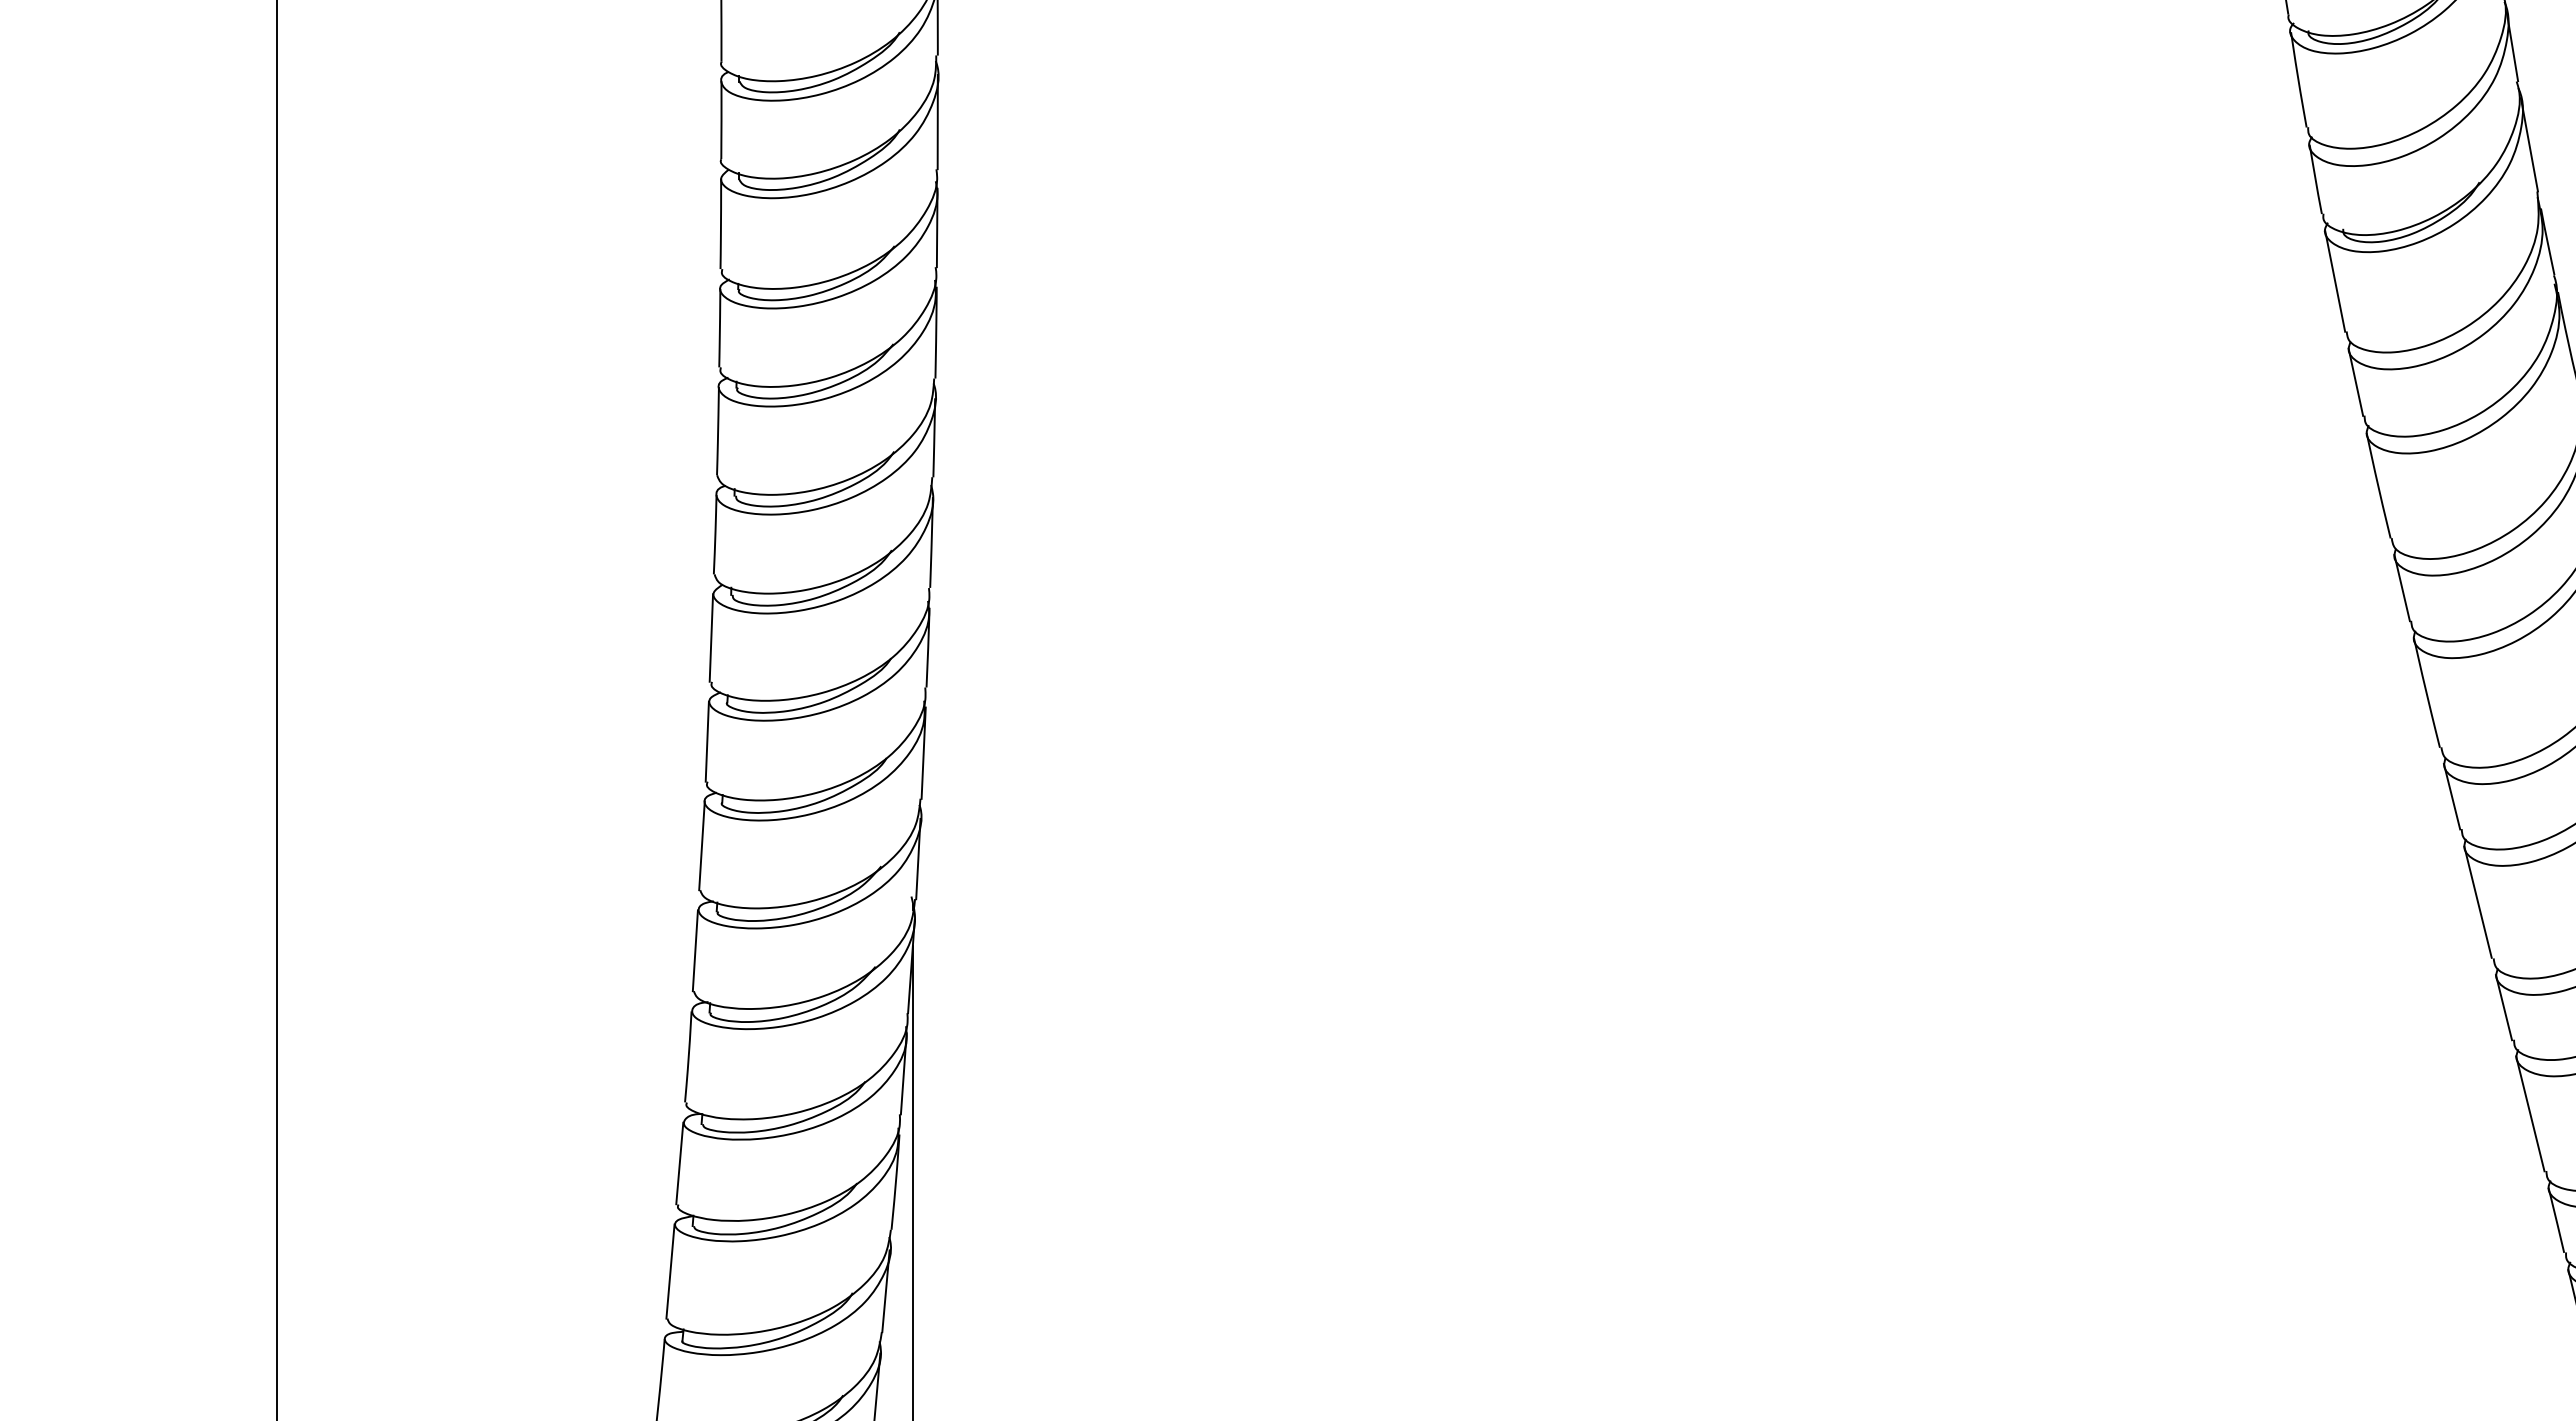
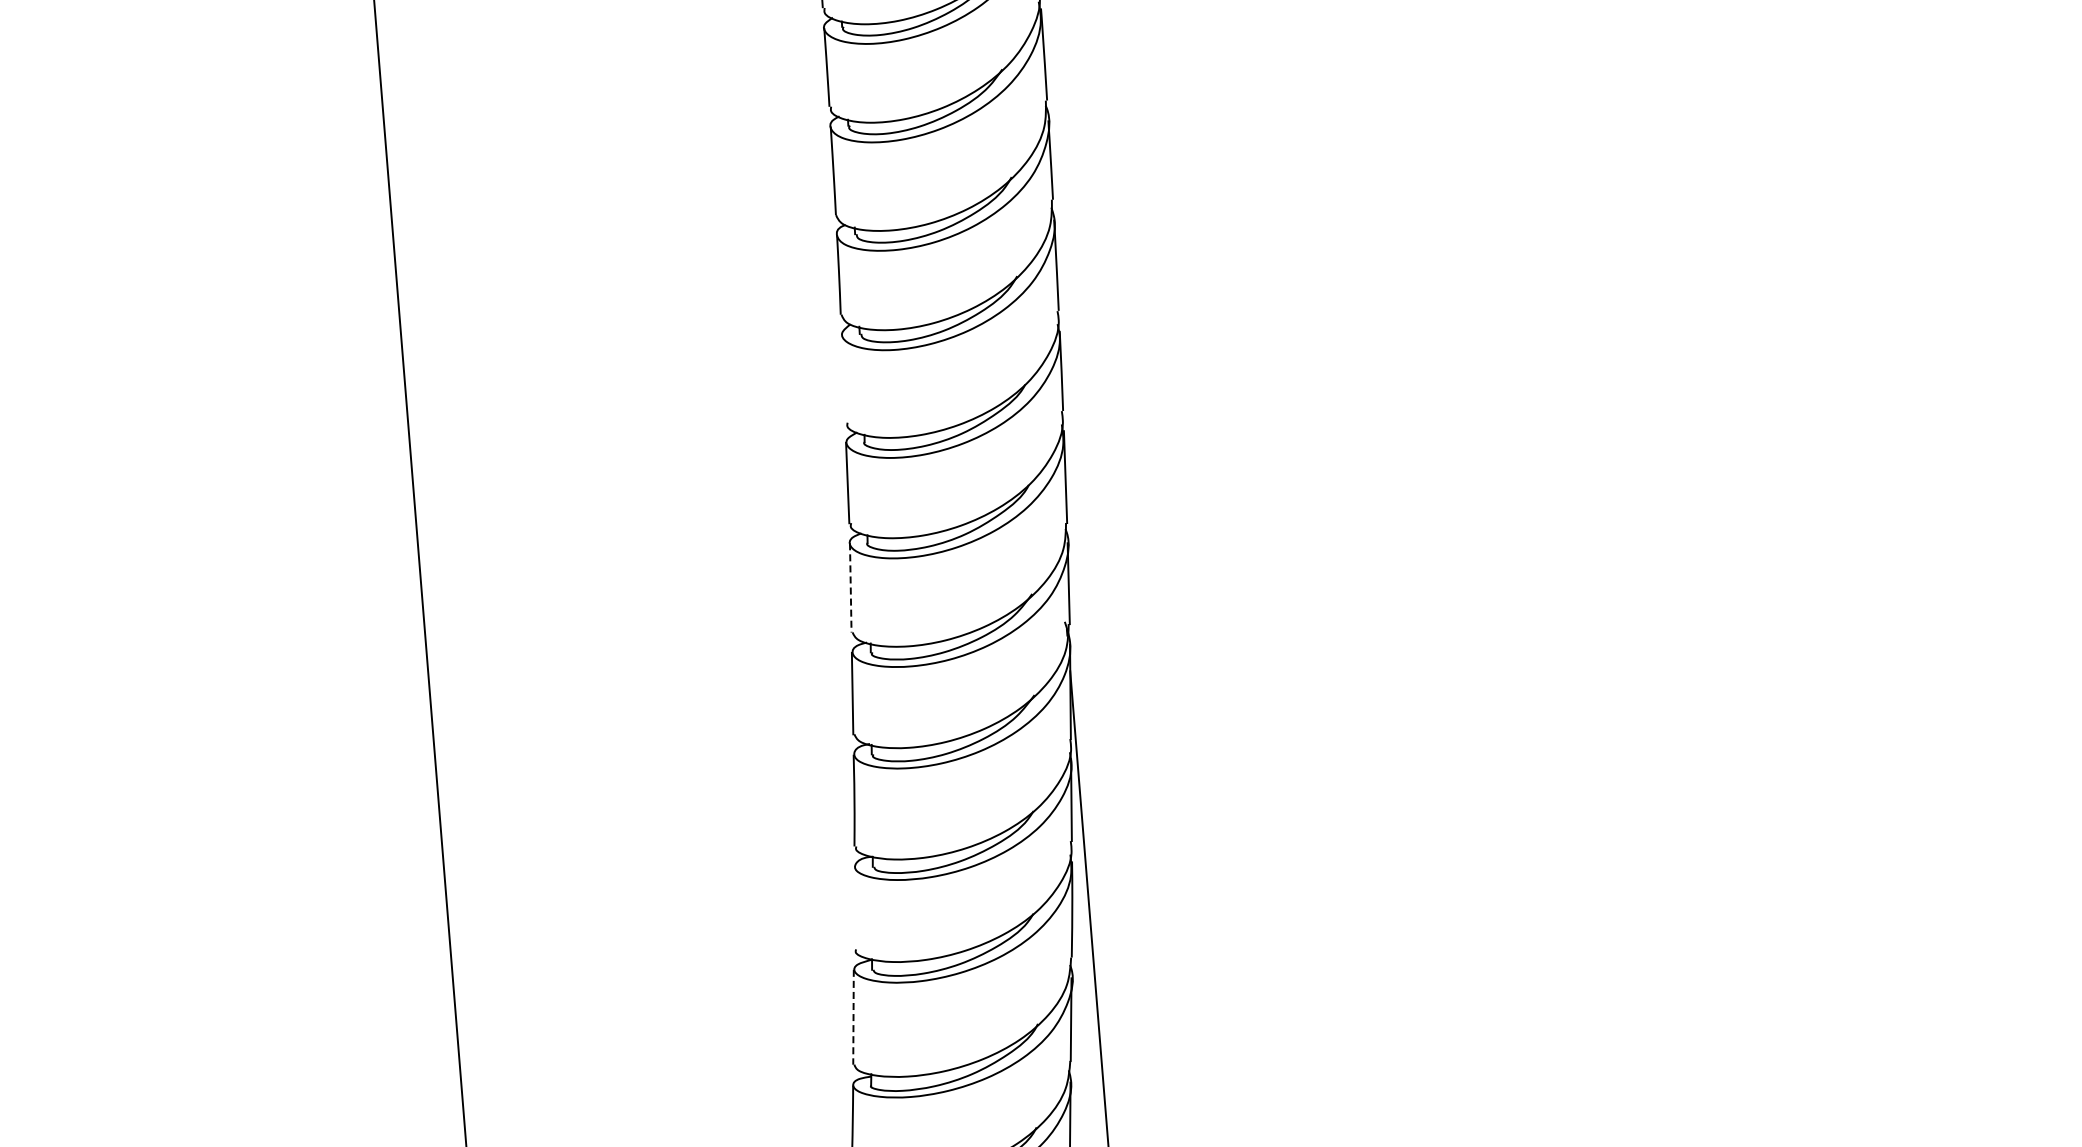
line: (711, 637) -> (843, 378), removed
line: (701, 846) -> (850, 588), solid -> dashed
line: (679, 1163) -> (853, 908), removed
line: (670, 1272) -> (853, 1018), solid -> dashed

